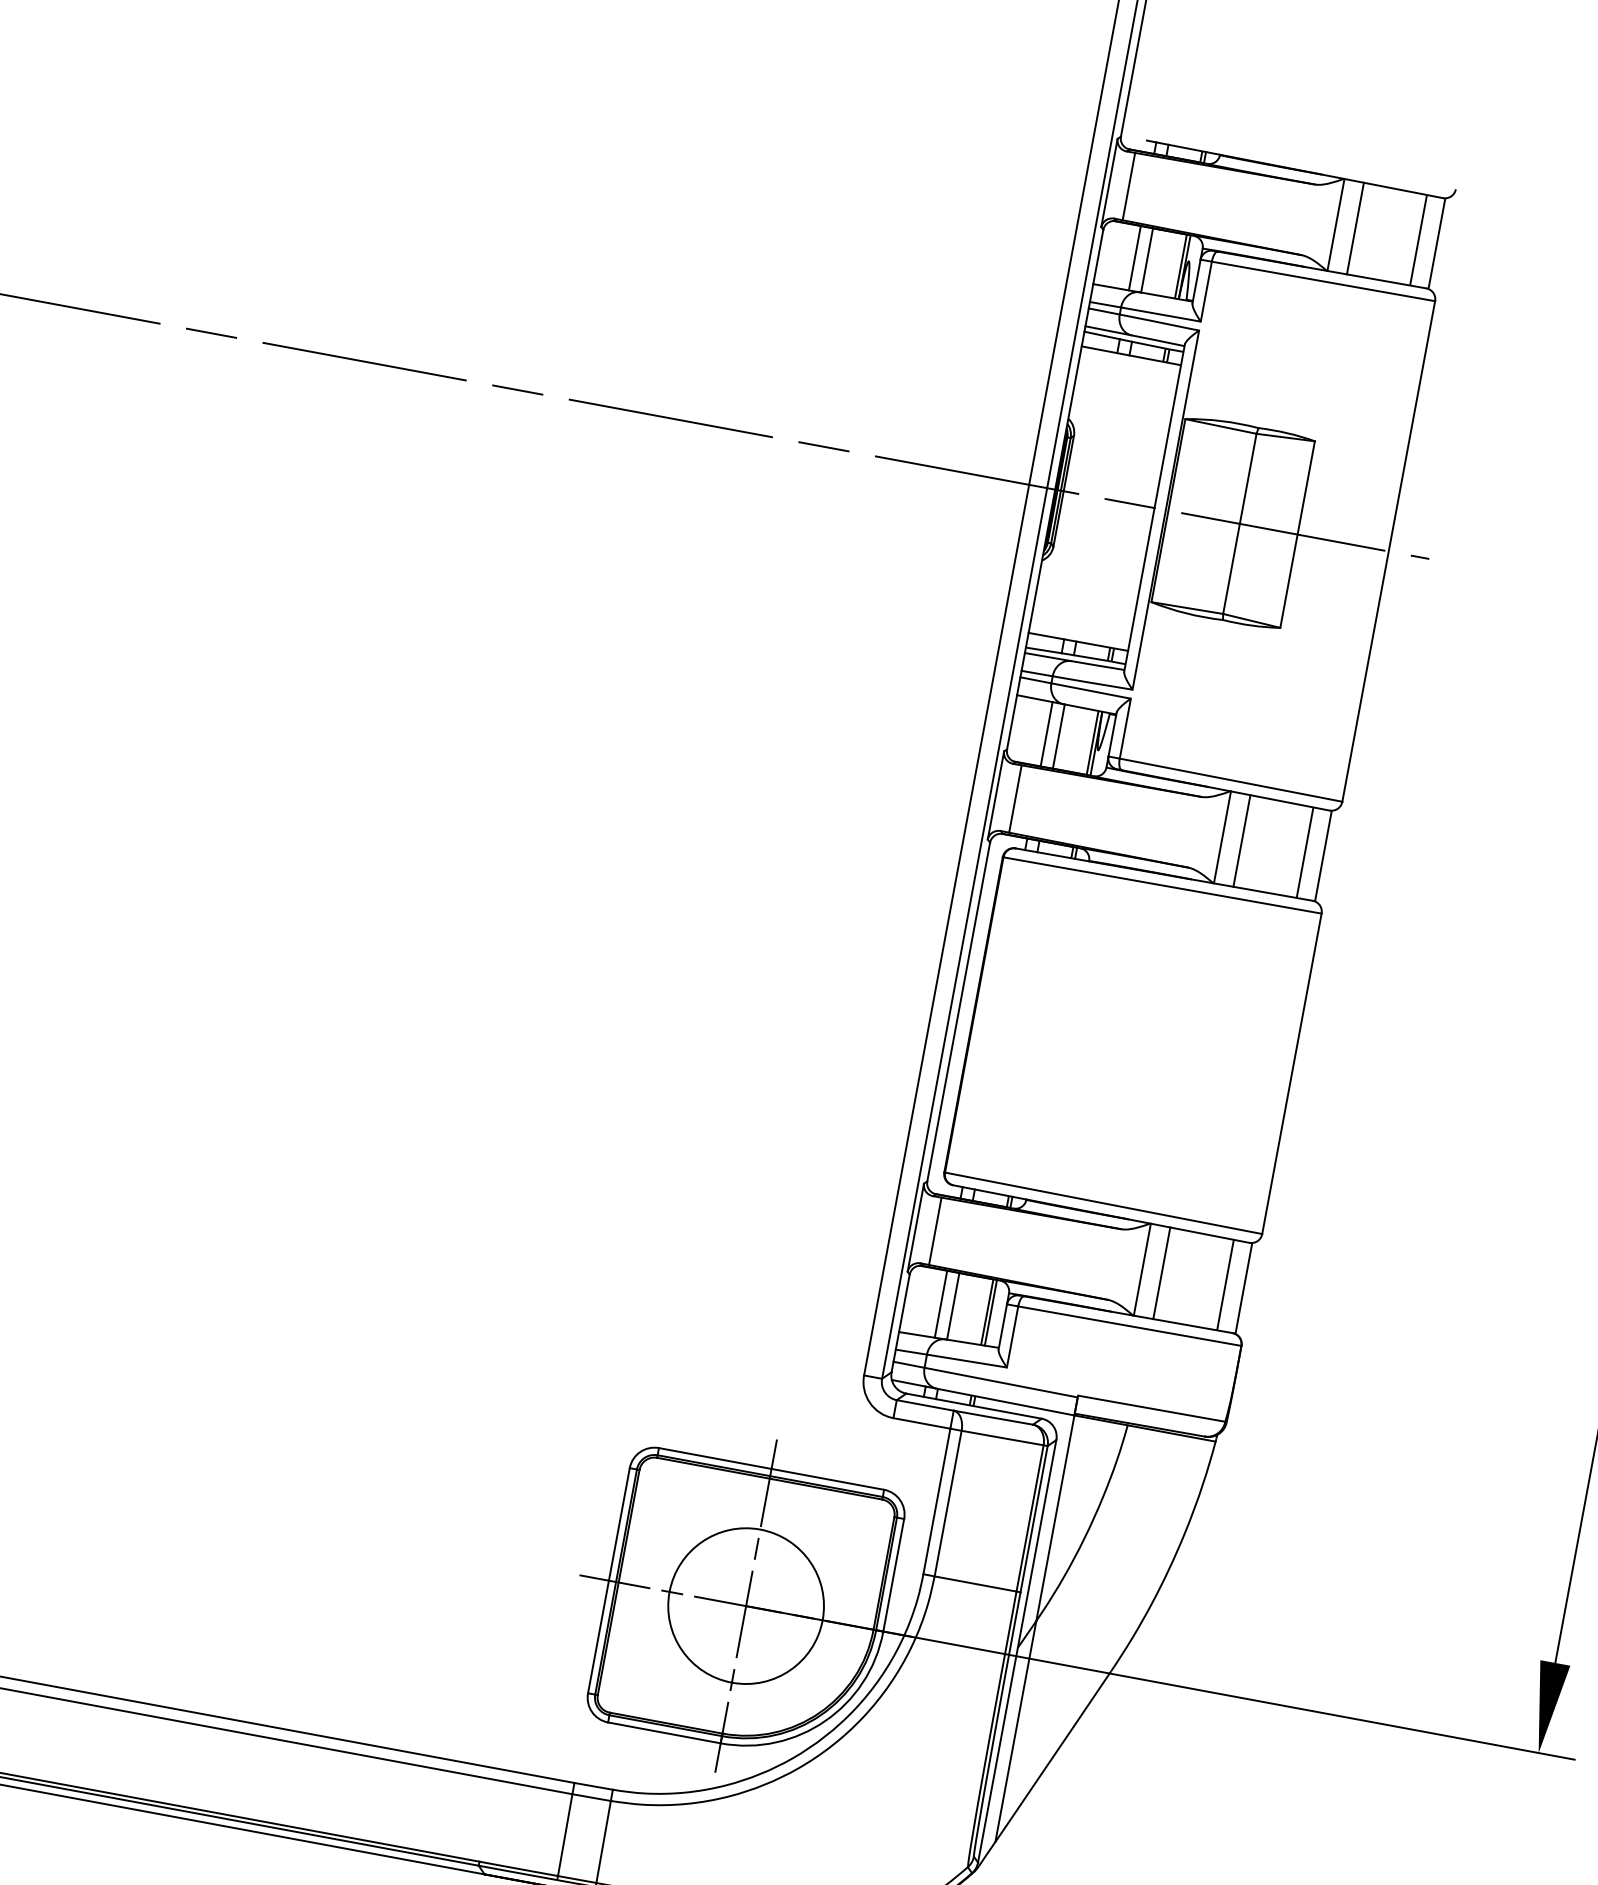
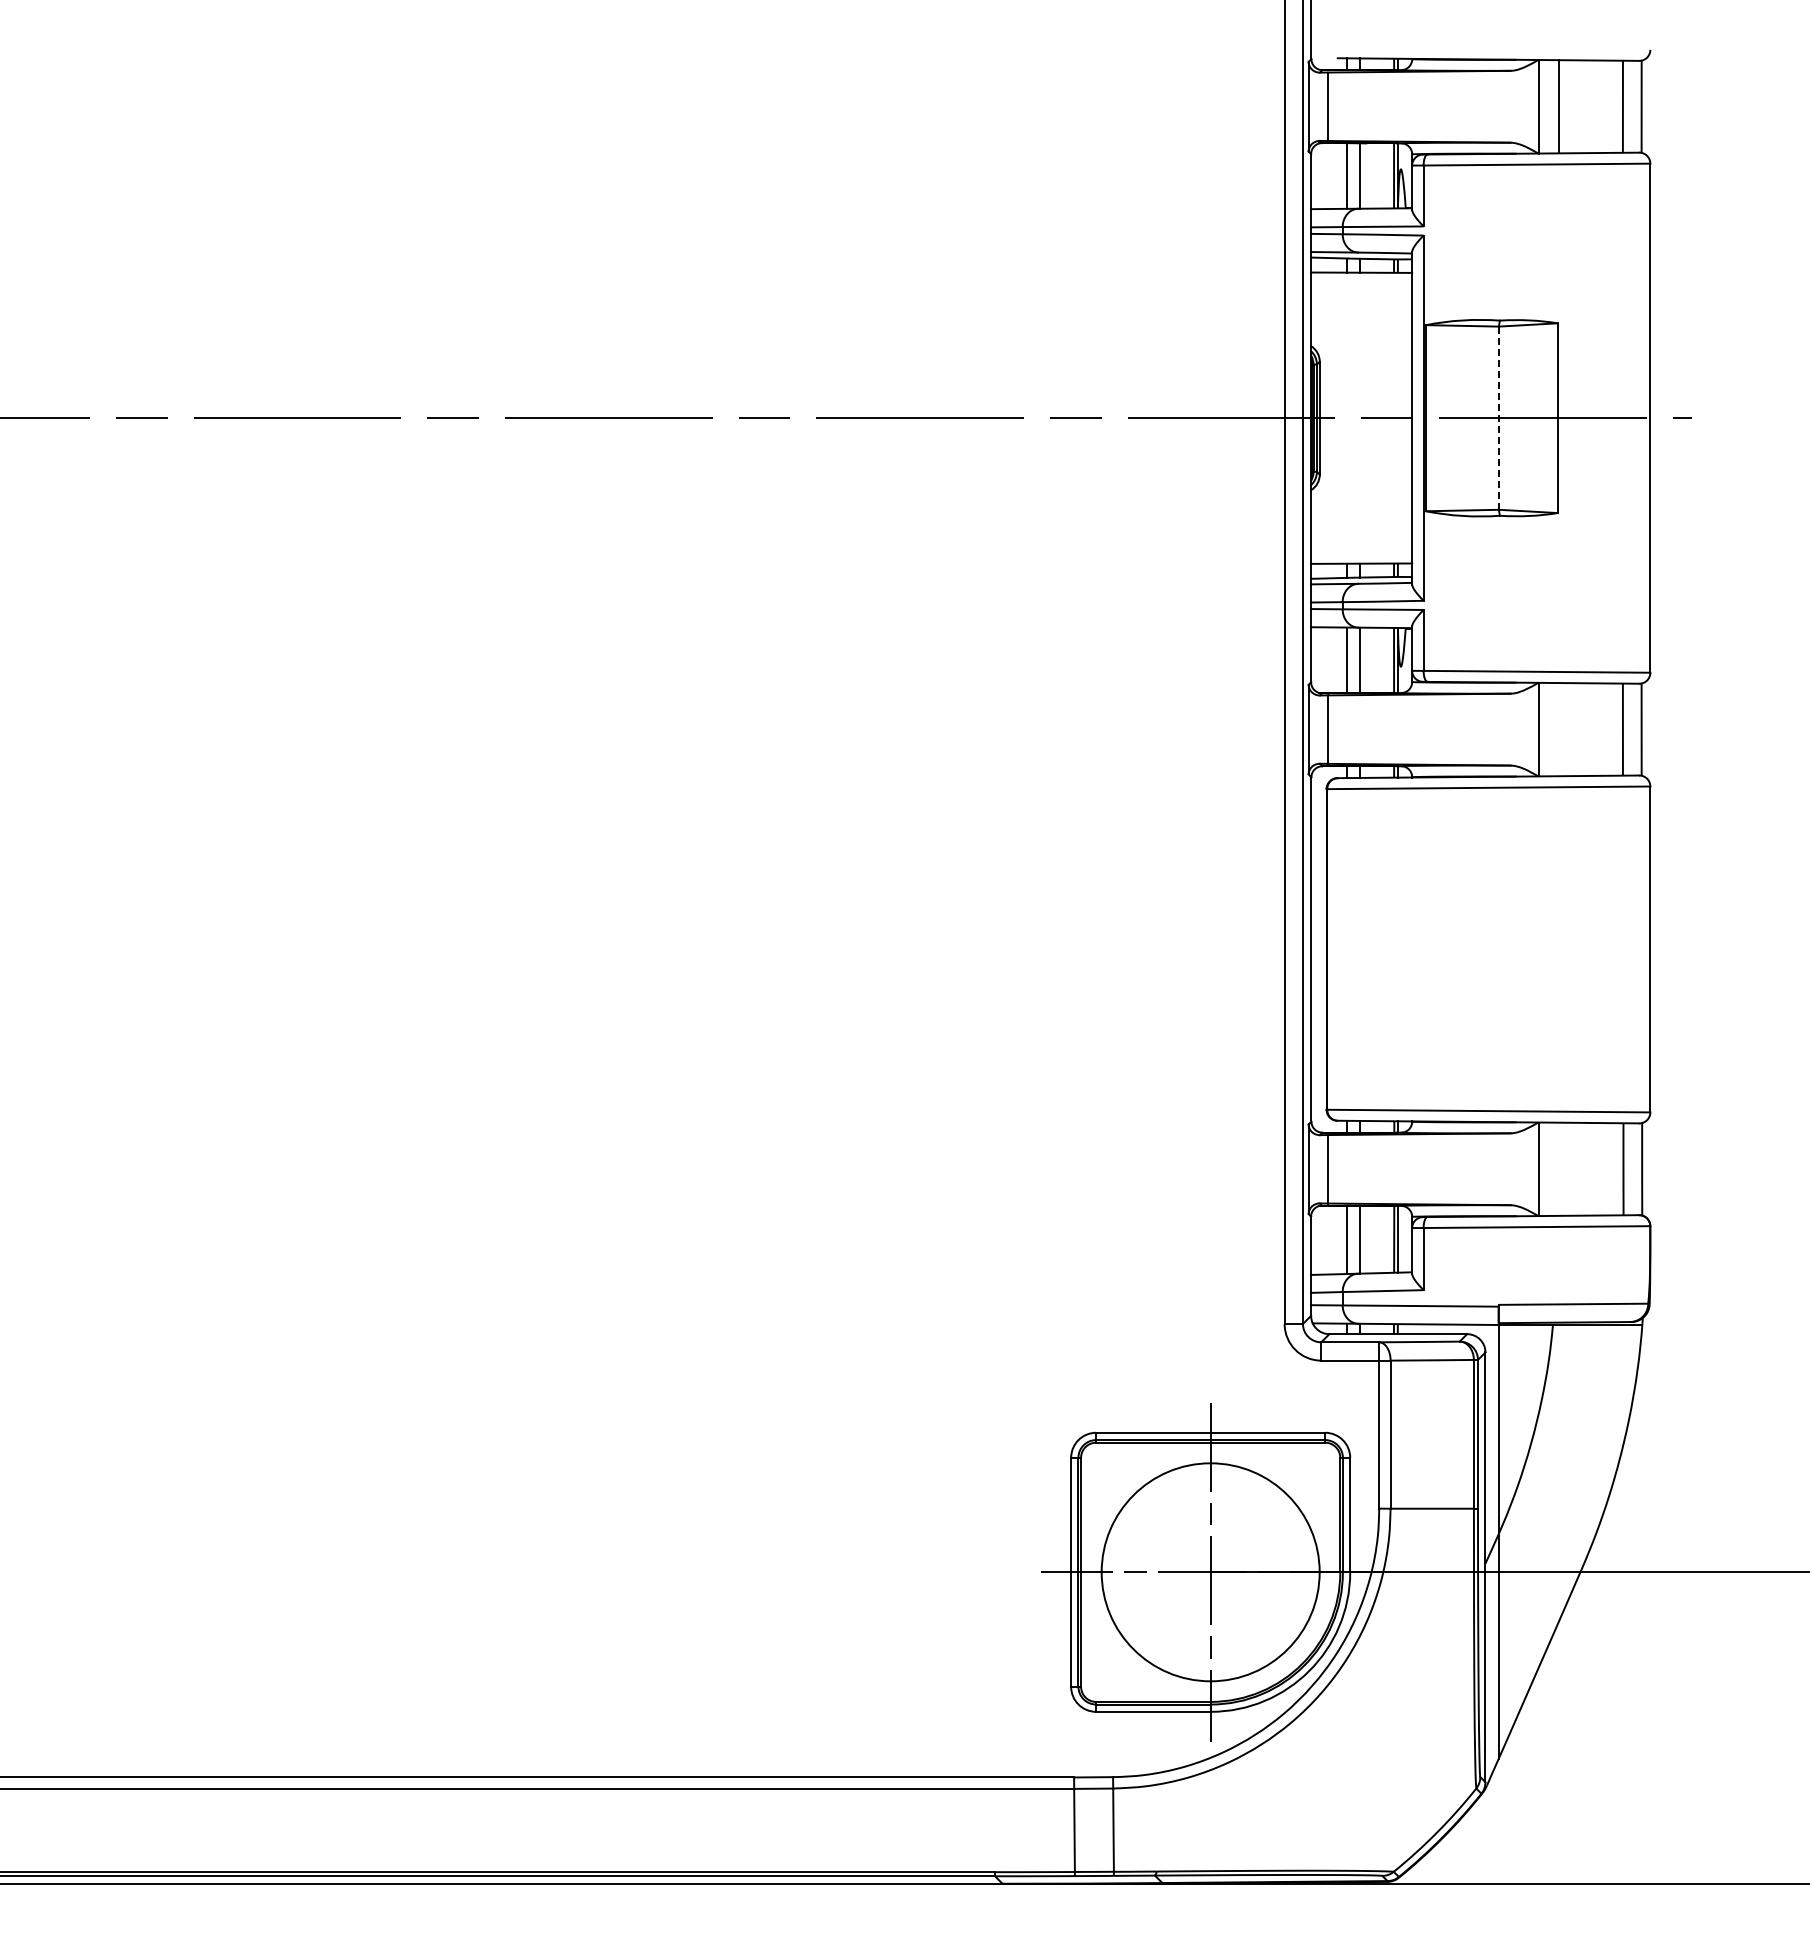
line: (1239, 524) -> (1498, 418), solid -> dashed
line: (1241, 840) -> (1558, 729), removed
line: (1161, 1272) -> (1558, 1168), removed
circle: (745, 1606) -> (1210, 1572), size x1.4

